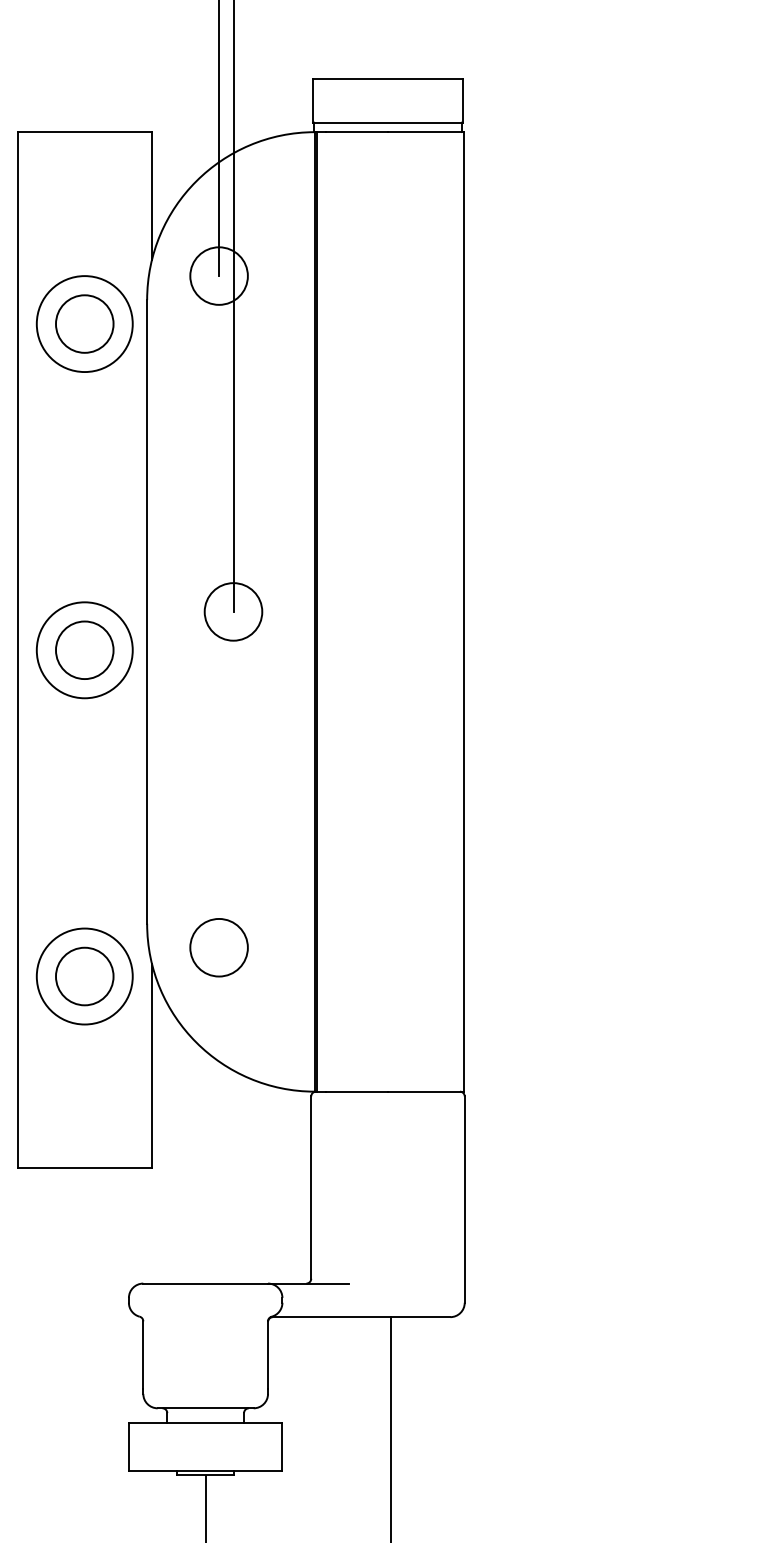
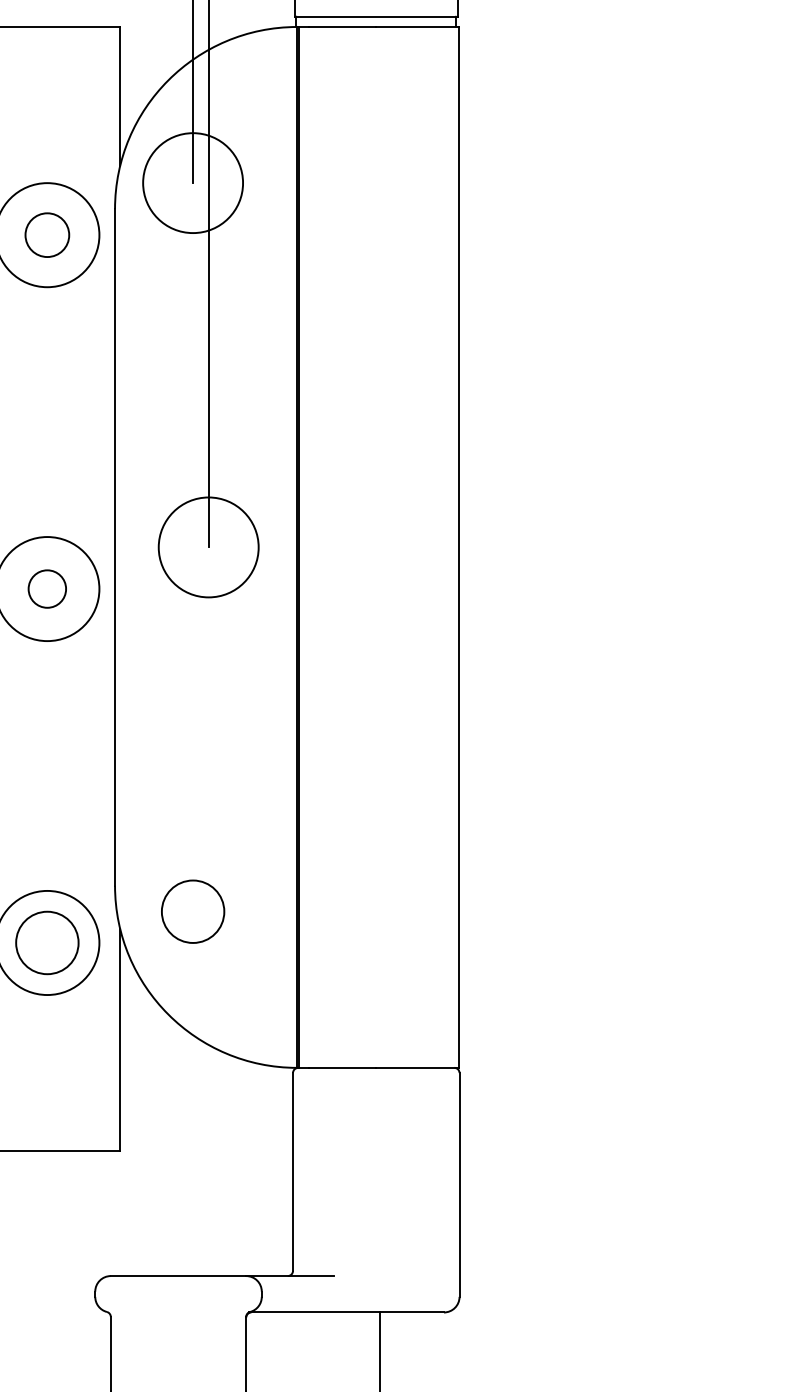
circle: (218, 275) -> (192, 182), size x1.6
circle: (84, 323) -> (47, 234), size x0.7
circle: (233, 611) -> (208, 546), size x1.6
circle: (84, 650) -> (47, 589), size x0.6

